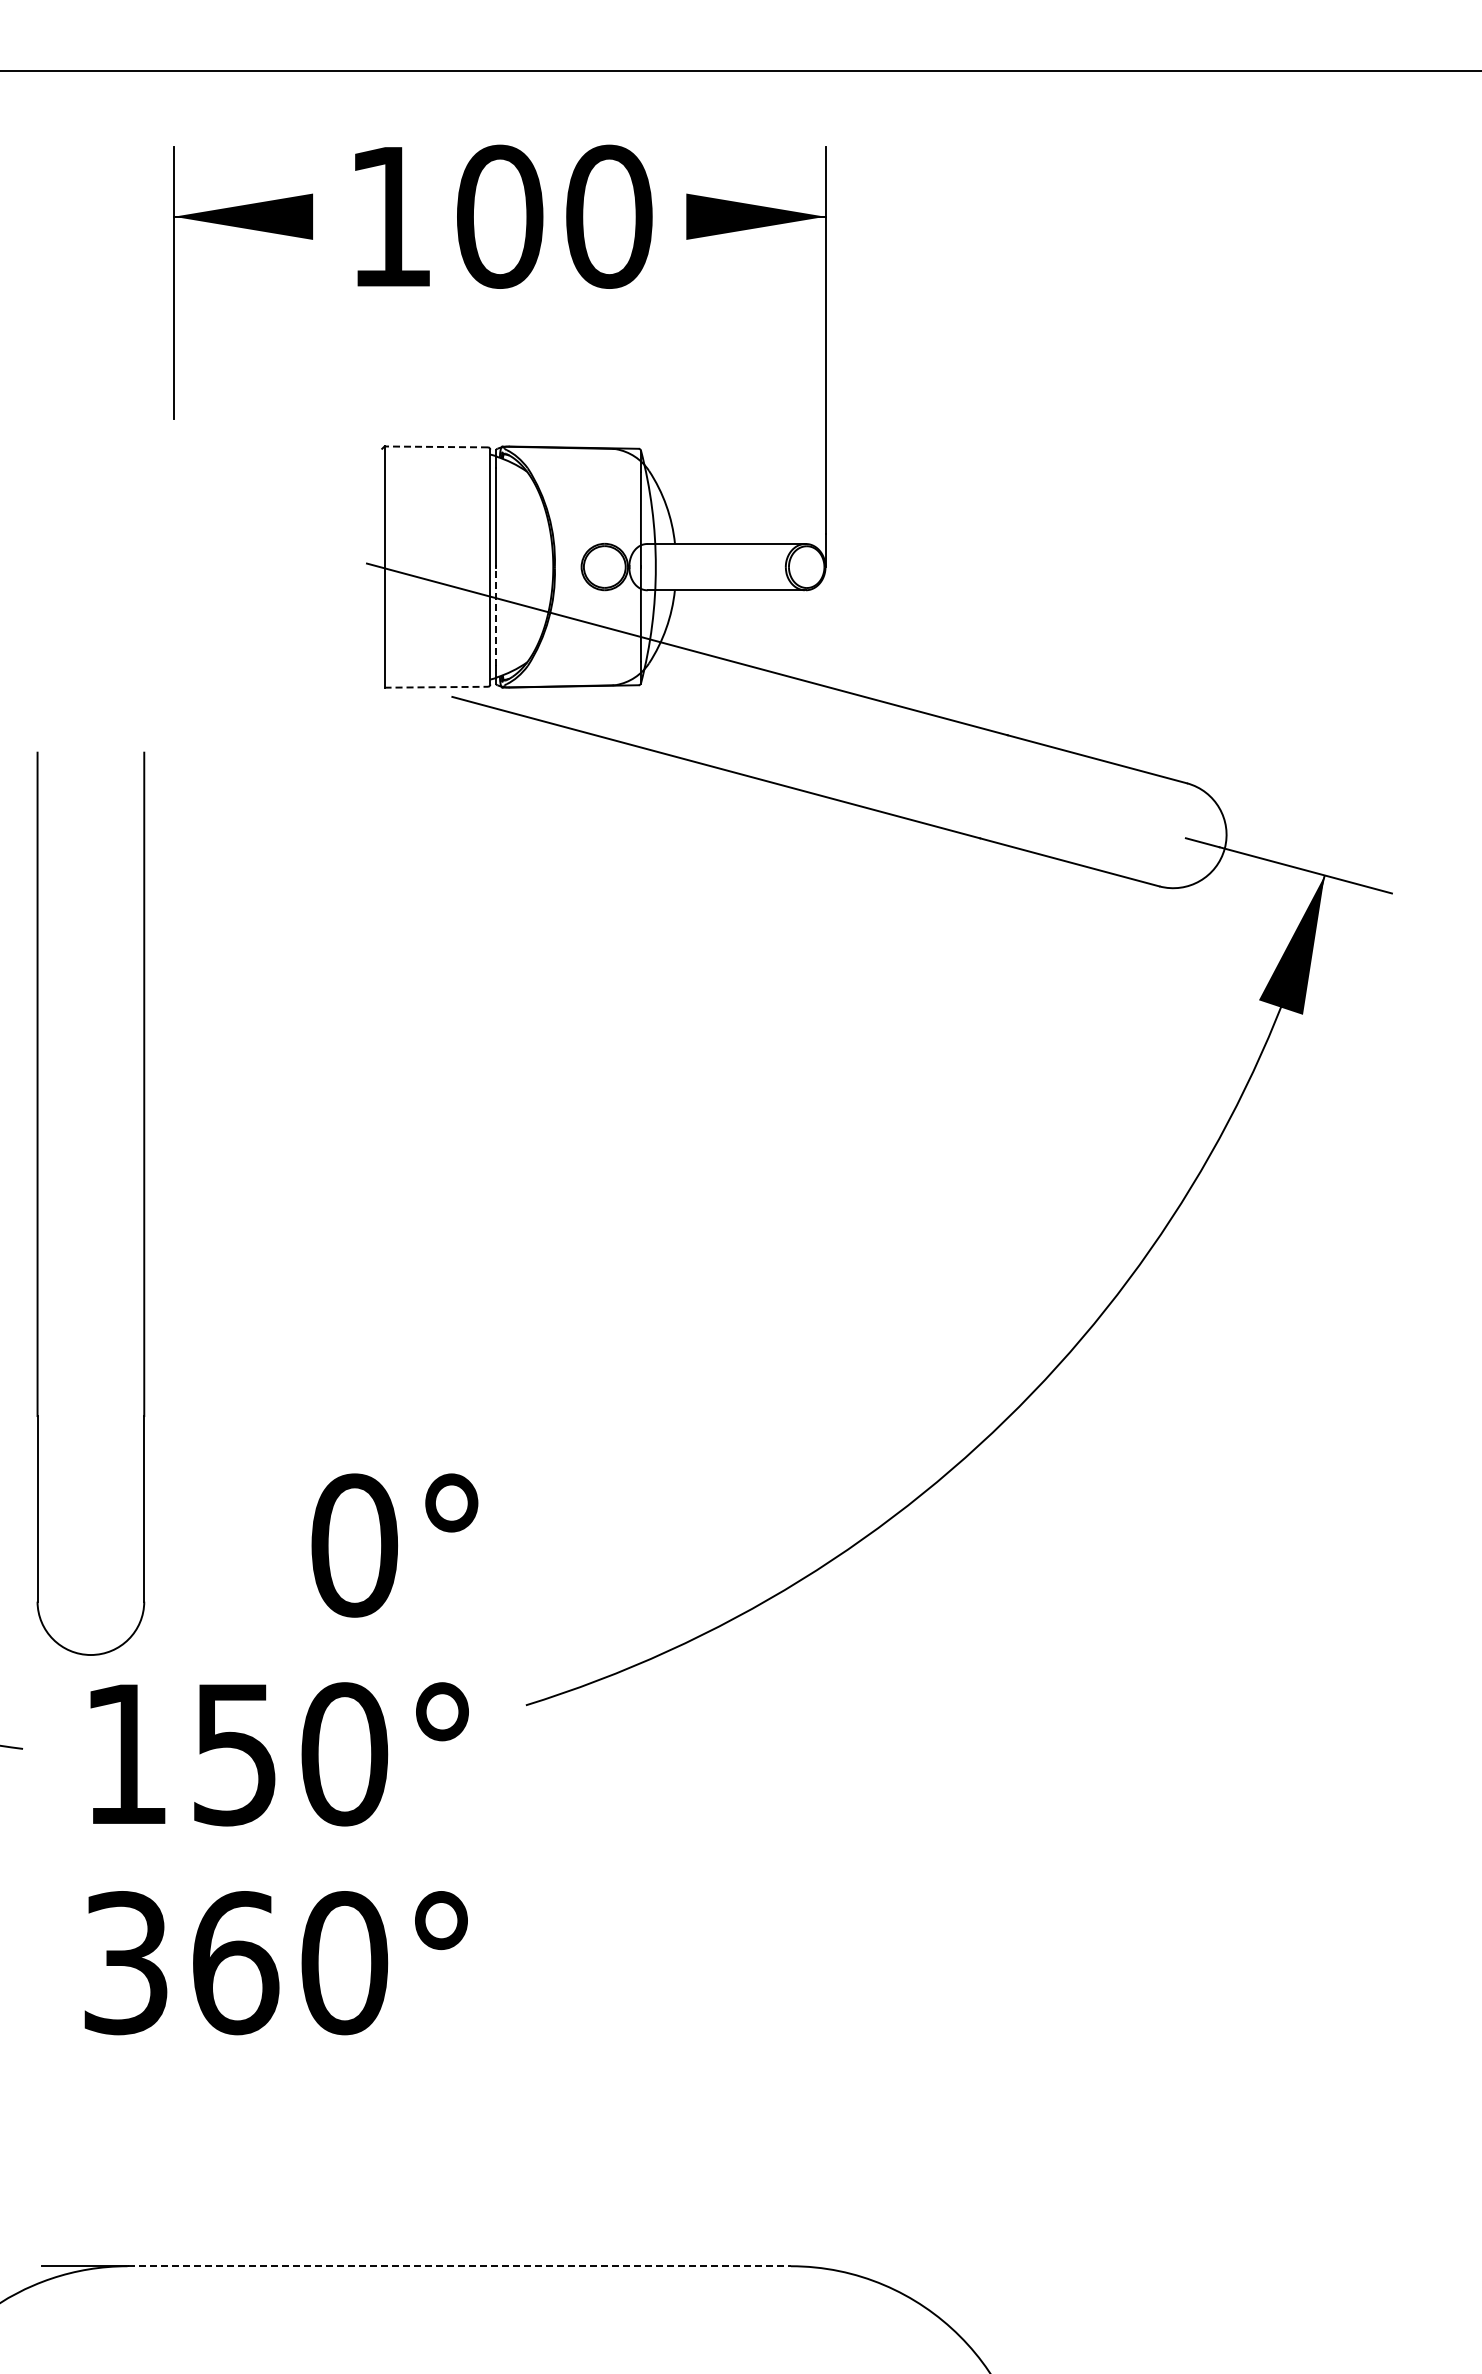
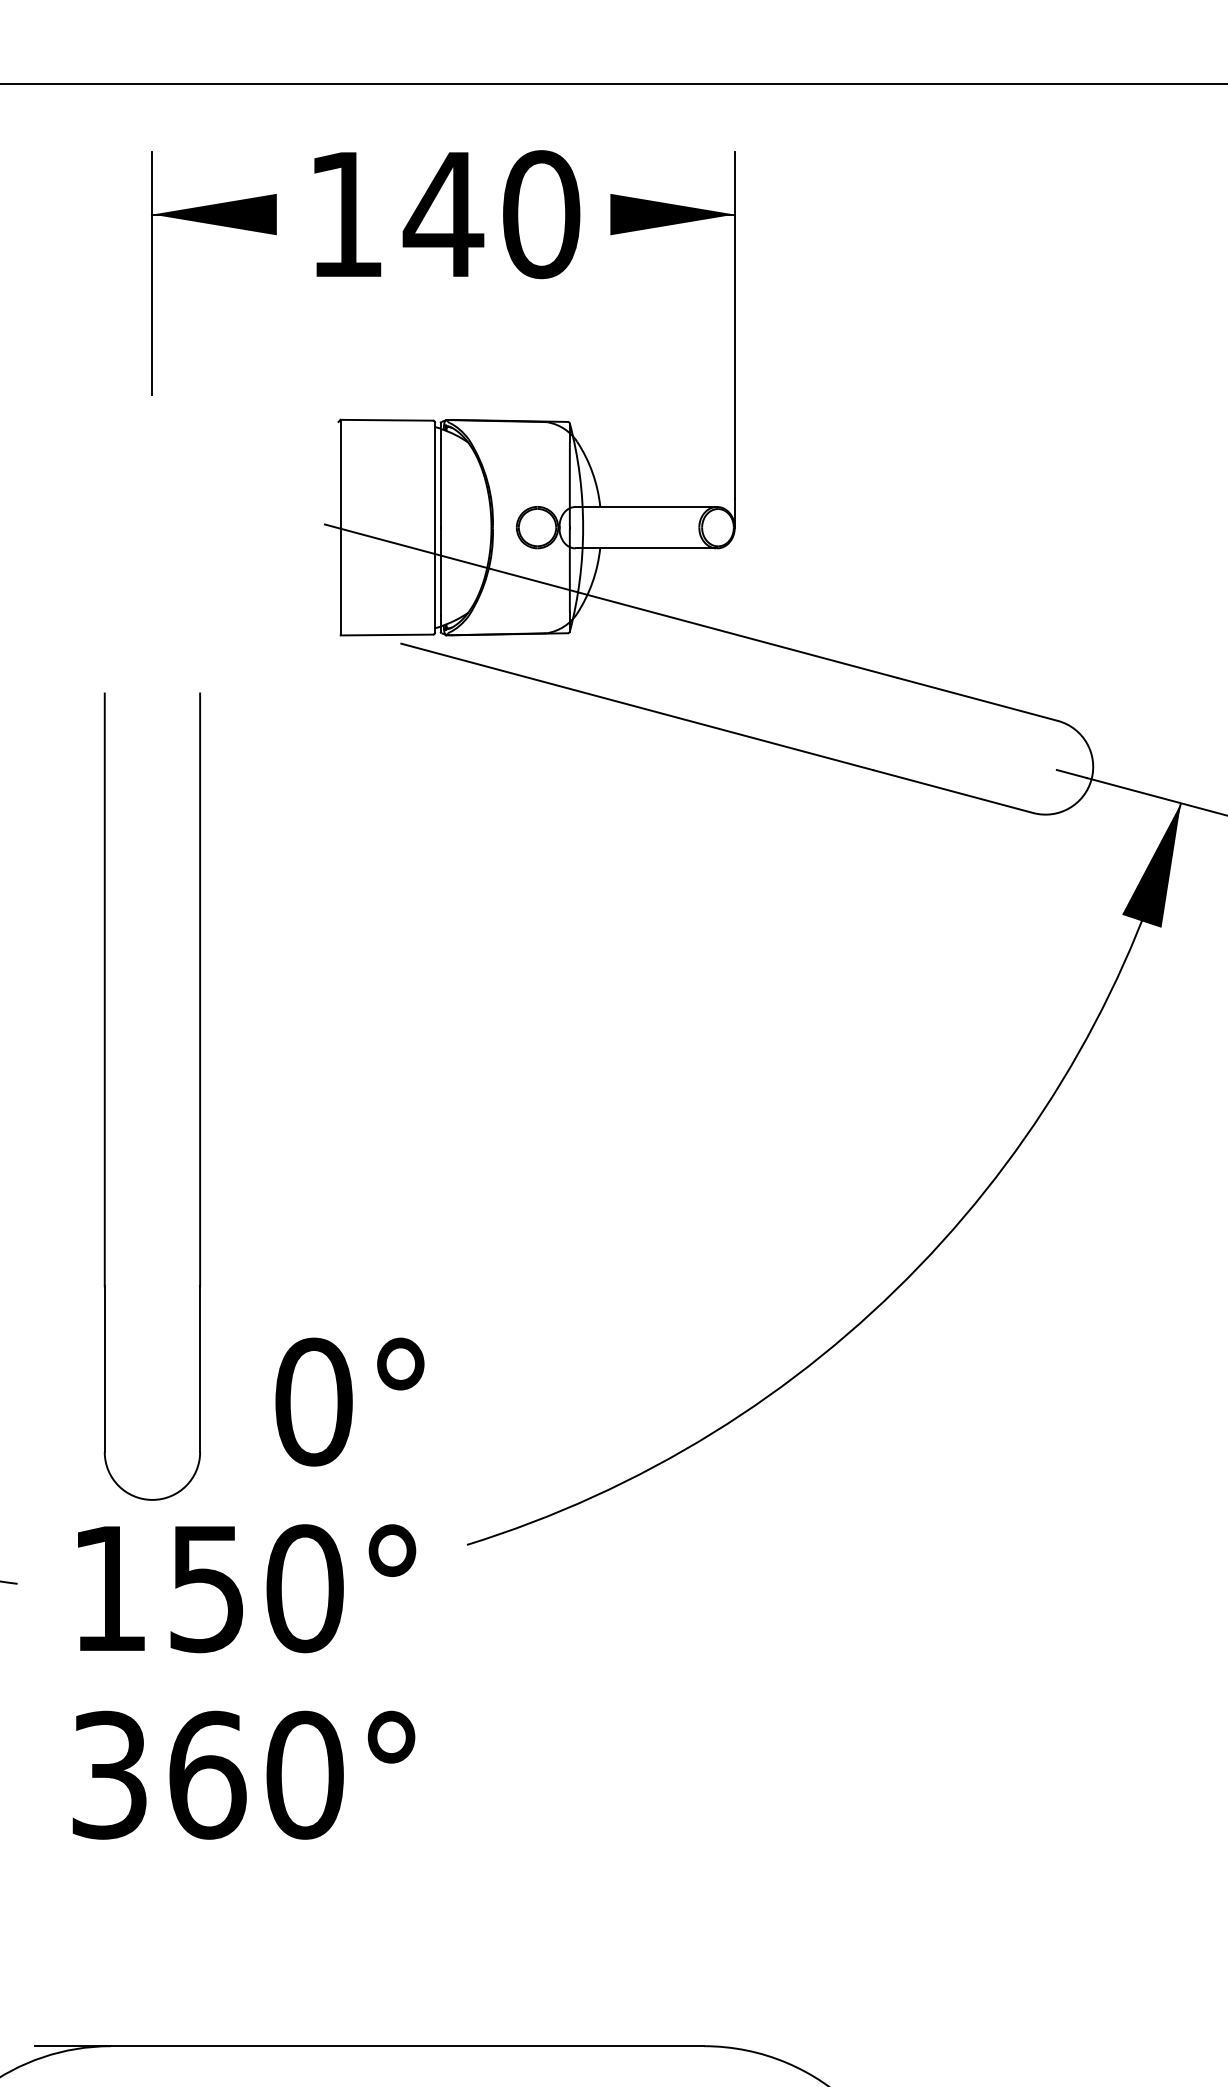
text: (499, 216) -> (443, 214), 100 -> 140
line: (436, 446) -> (387, 419), dashed -> solid
line: (496, 616) -> (440, 571), dashed -> solid
line: (436, 687) -> (387, 635), dashed -> solid
part: (38, 1203) -> (105, 1096), moved
line: (459, 2266) -> (407, 2046), dashed -> solid

